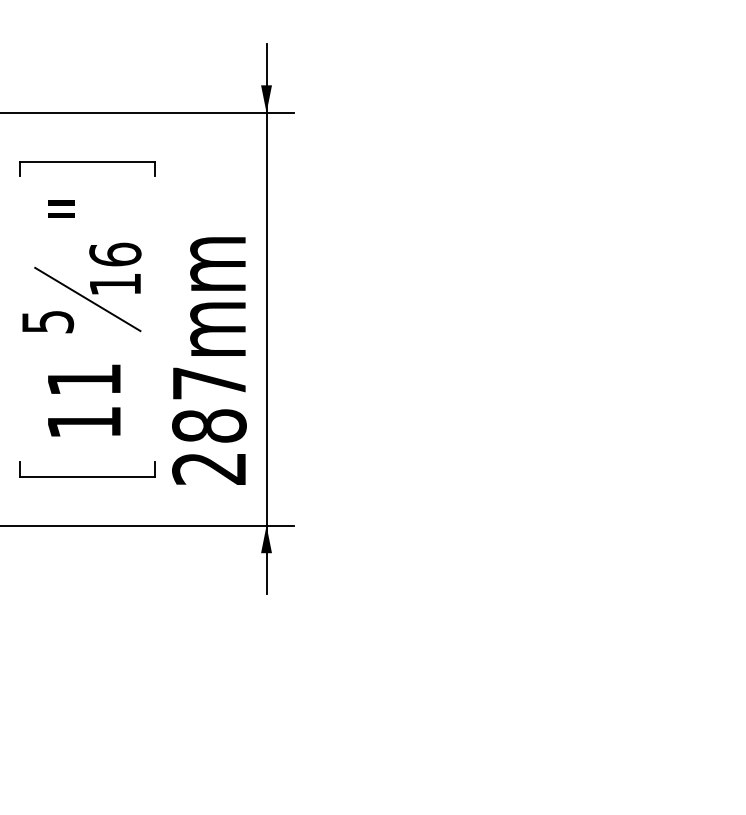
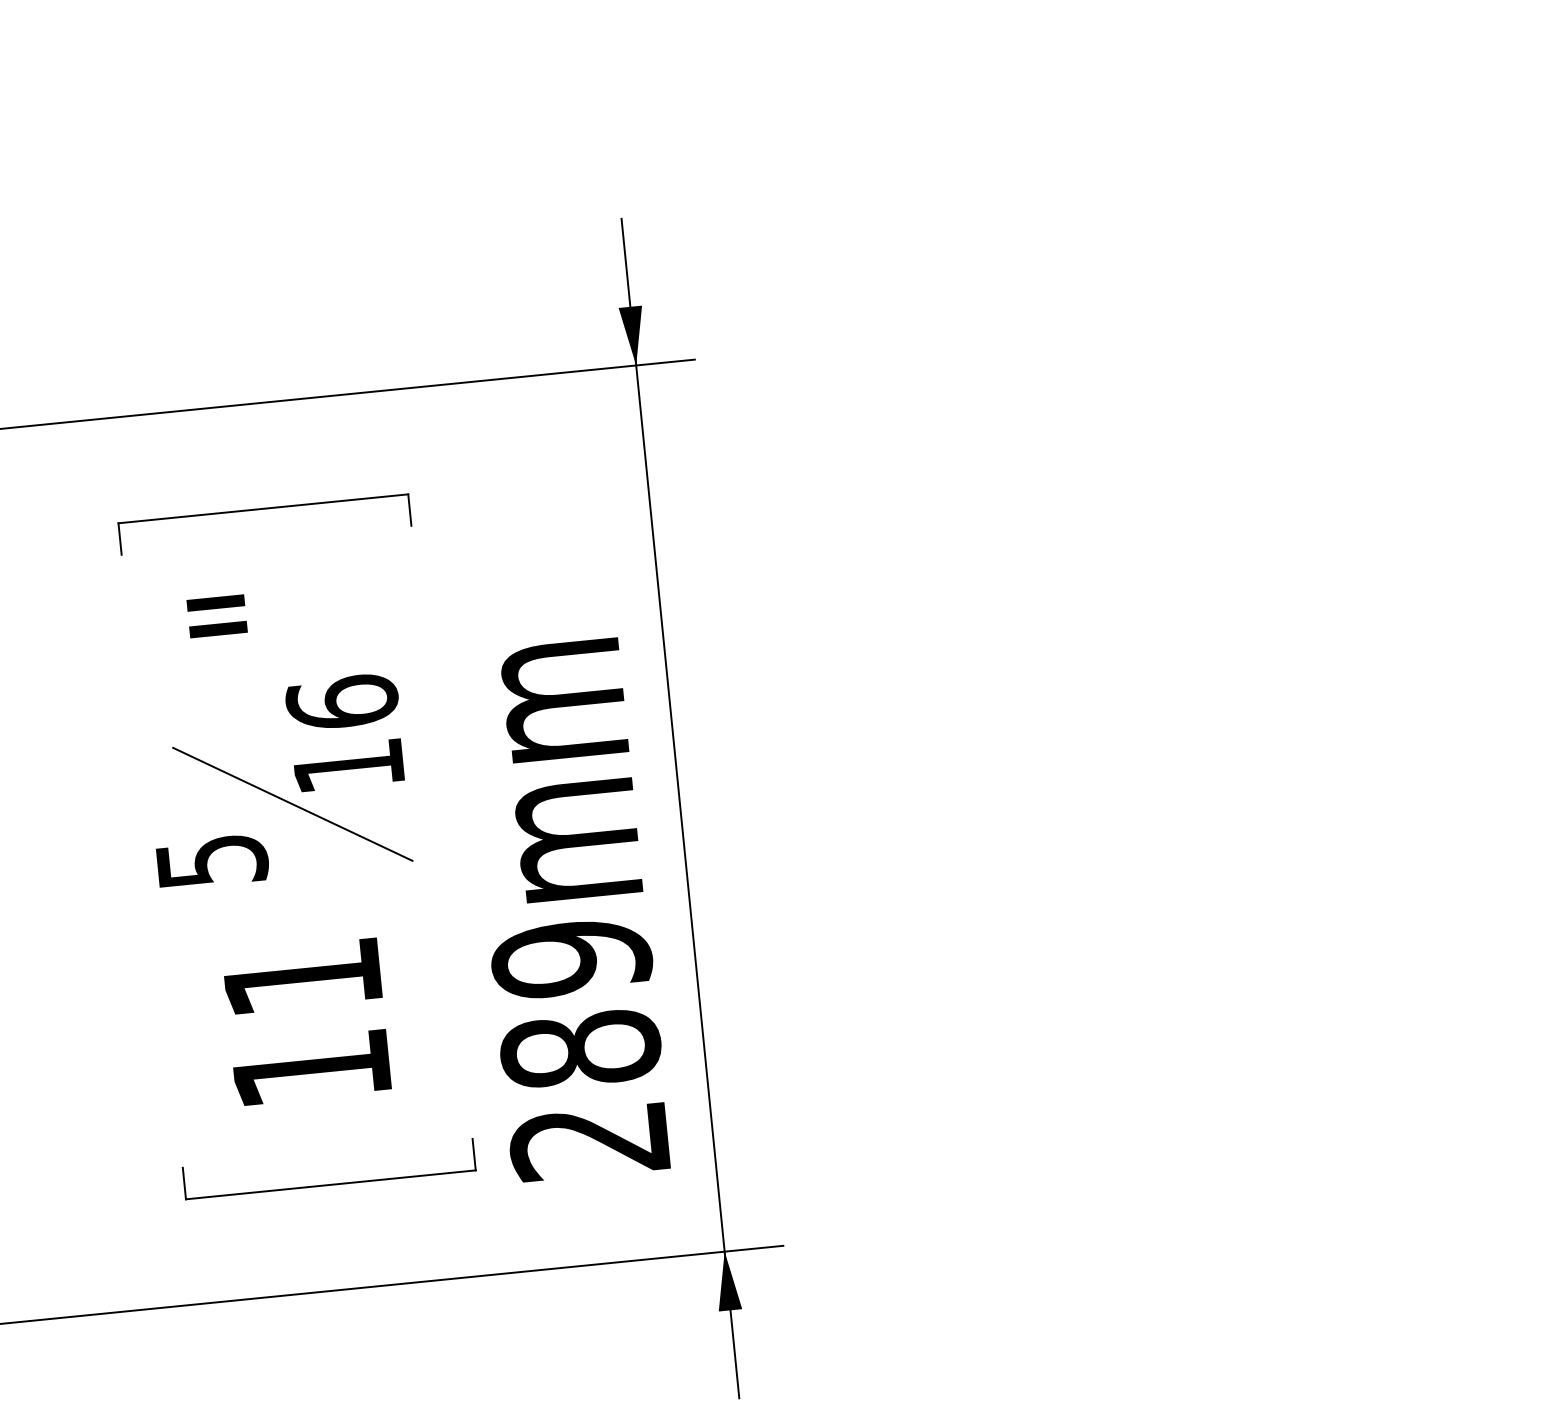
text: (209, 383) -> (571, 958), 287mm -> 289mm

